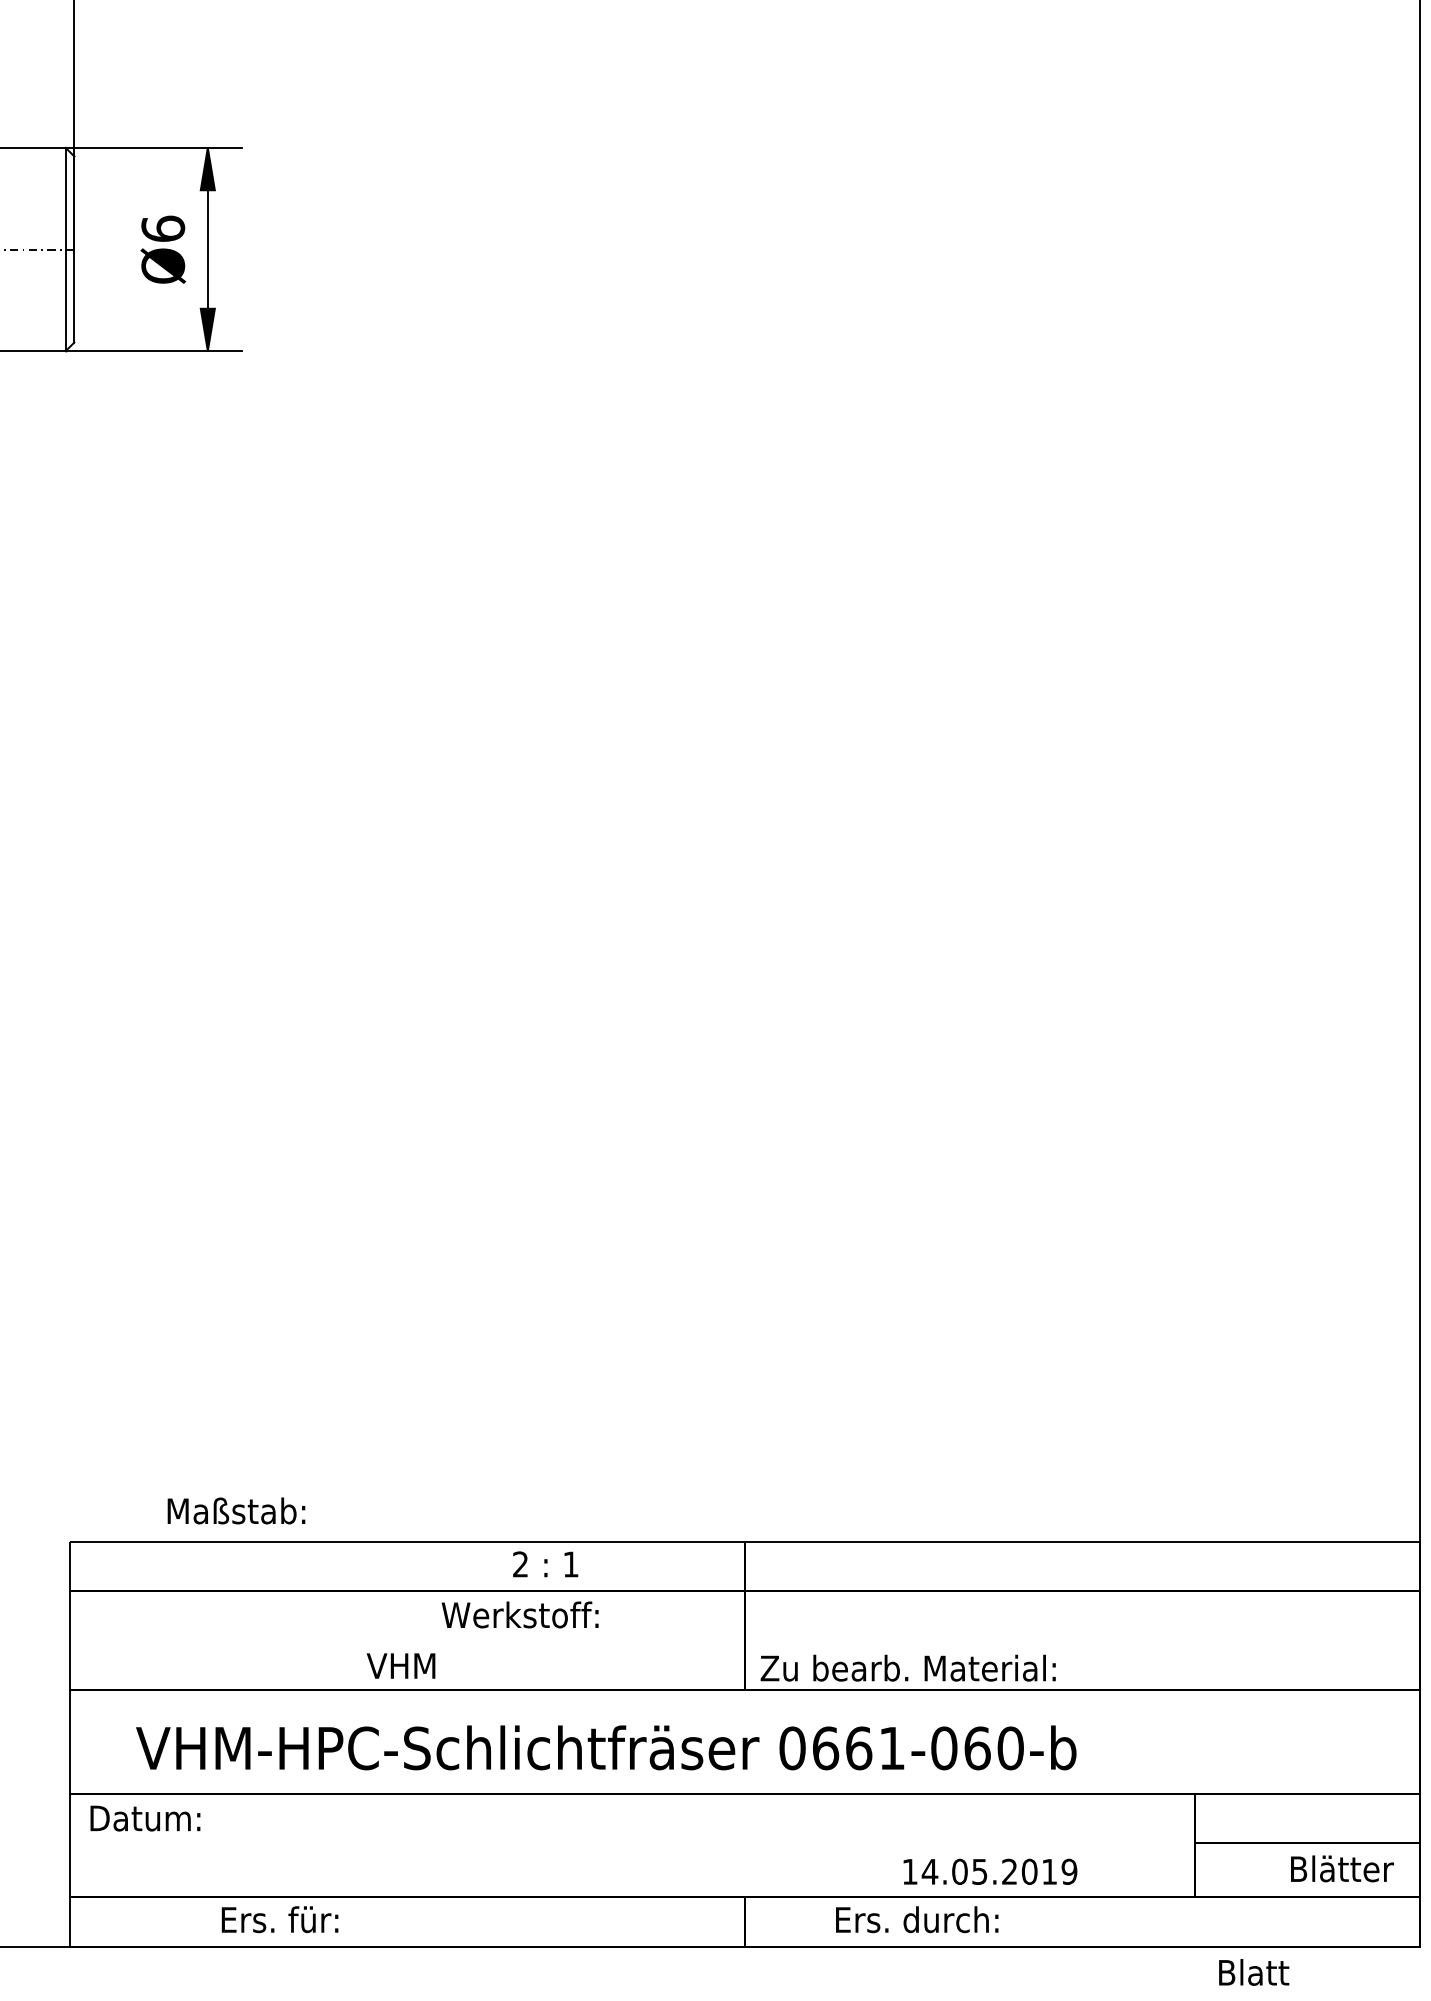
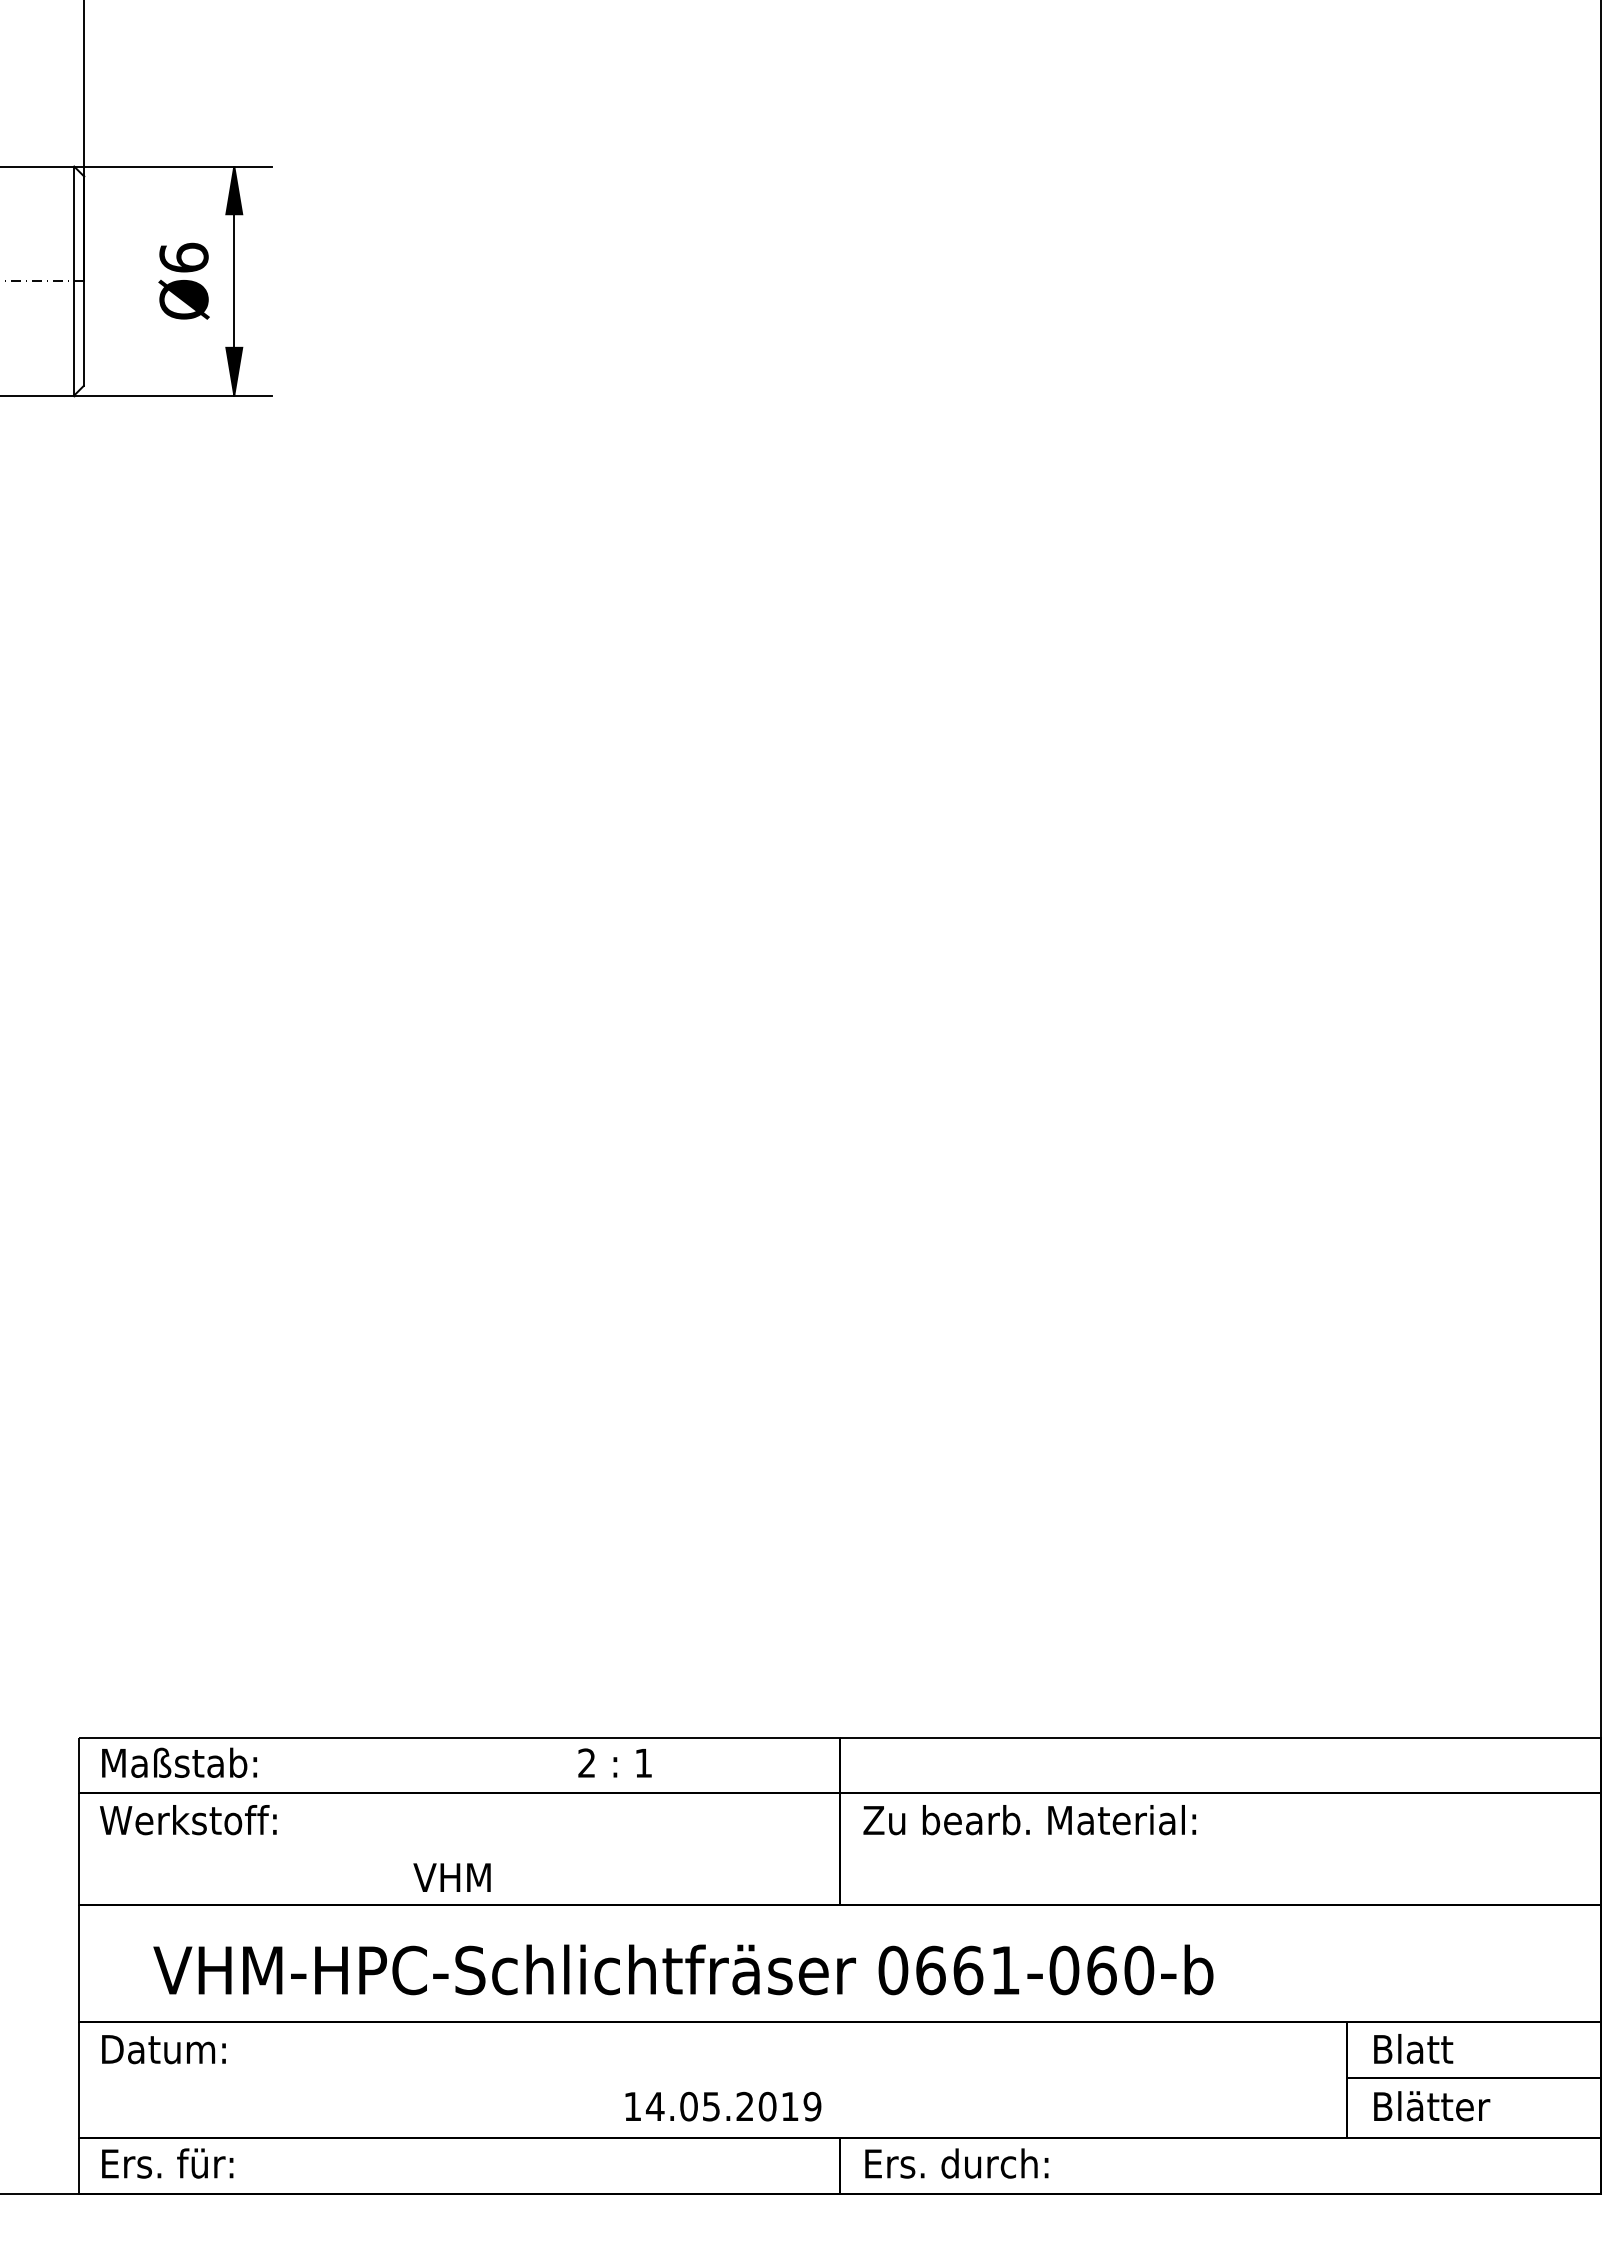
text: (236, 1510) -> (179, 1762), moved
text: (520, 1615) -> (188, 1820), moved
text: (908, 1668) -> (1029, 1820), moved
text: (1342, 1869) -> (1432, 2106), moved
text: (990, 1871) -> (723, 2106), moved
text: (279, 1919) -> (167, 2163), moved
text: (916, 1919) -> (956, 2163), moved
text: (1254, 1972) -> (1413, 2049), moved

